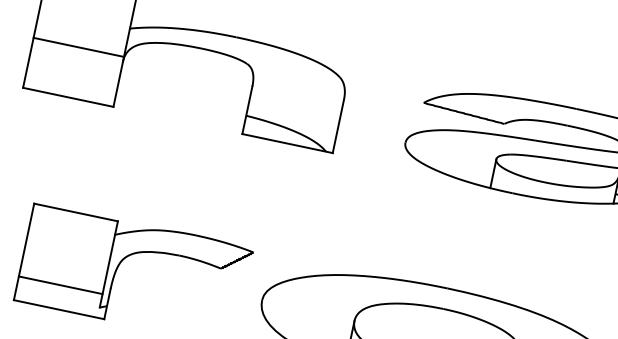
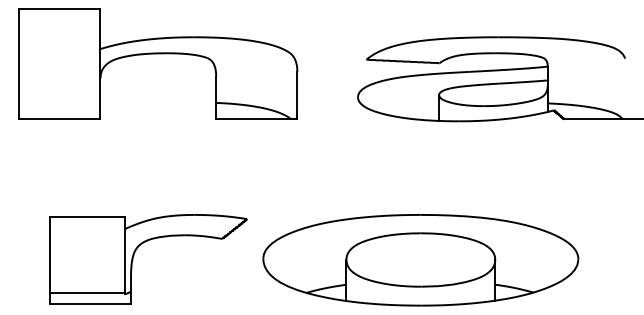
line: (78, 47) -> (59, 74), removed
line: (60, 285) -> (87, 293), moved

